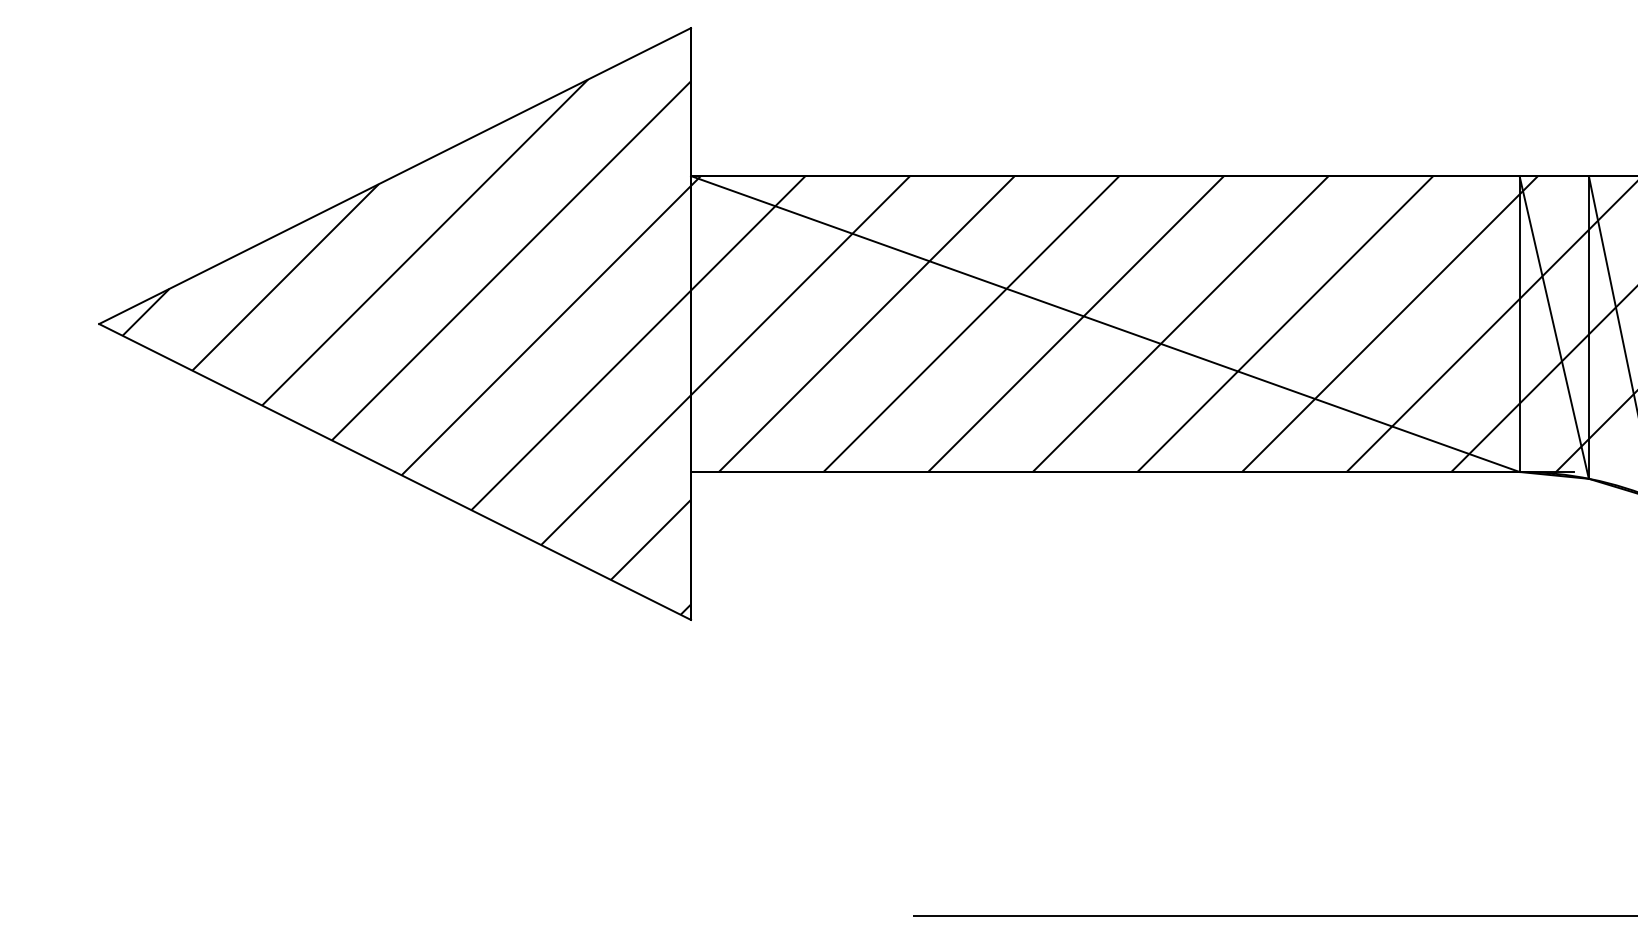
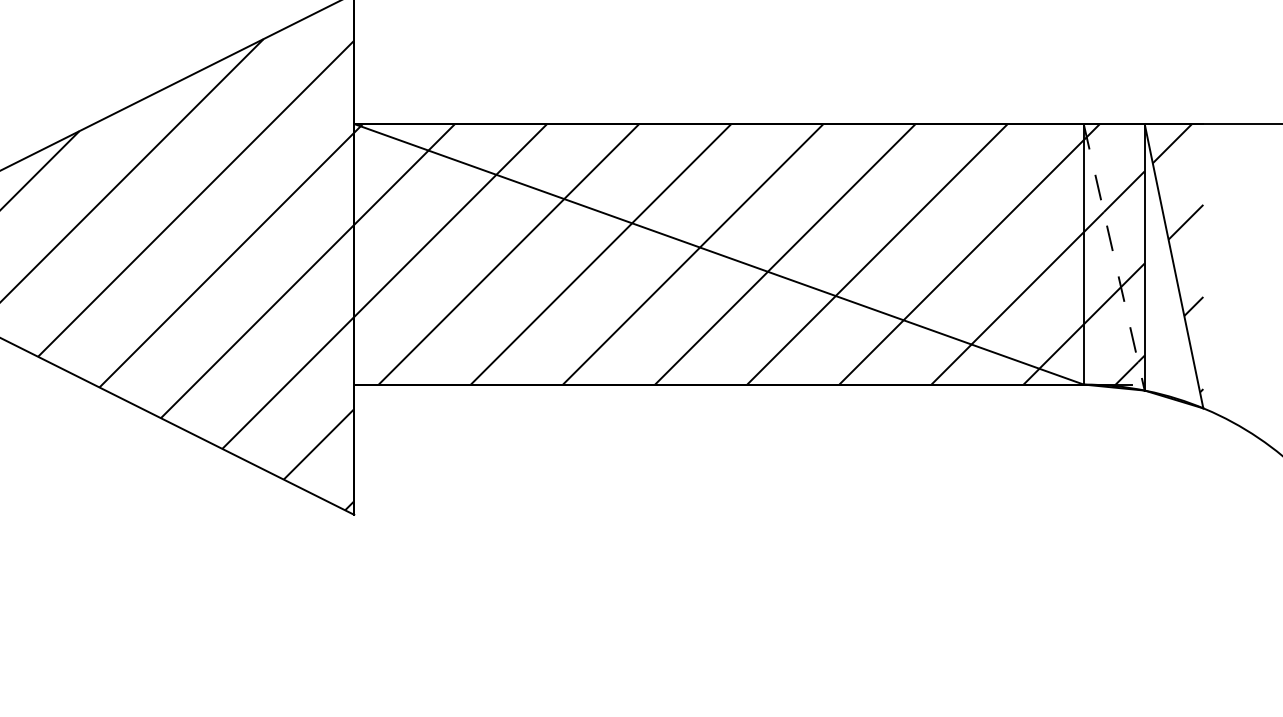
line: (1554, 327) -> (1114, 257), solid -> dashed
hatch: (1610, 329) -> (1163, 259), removed

